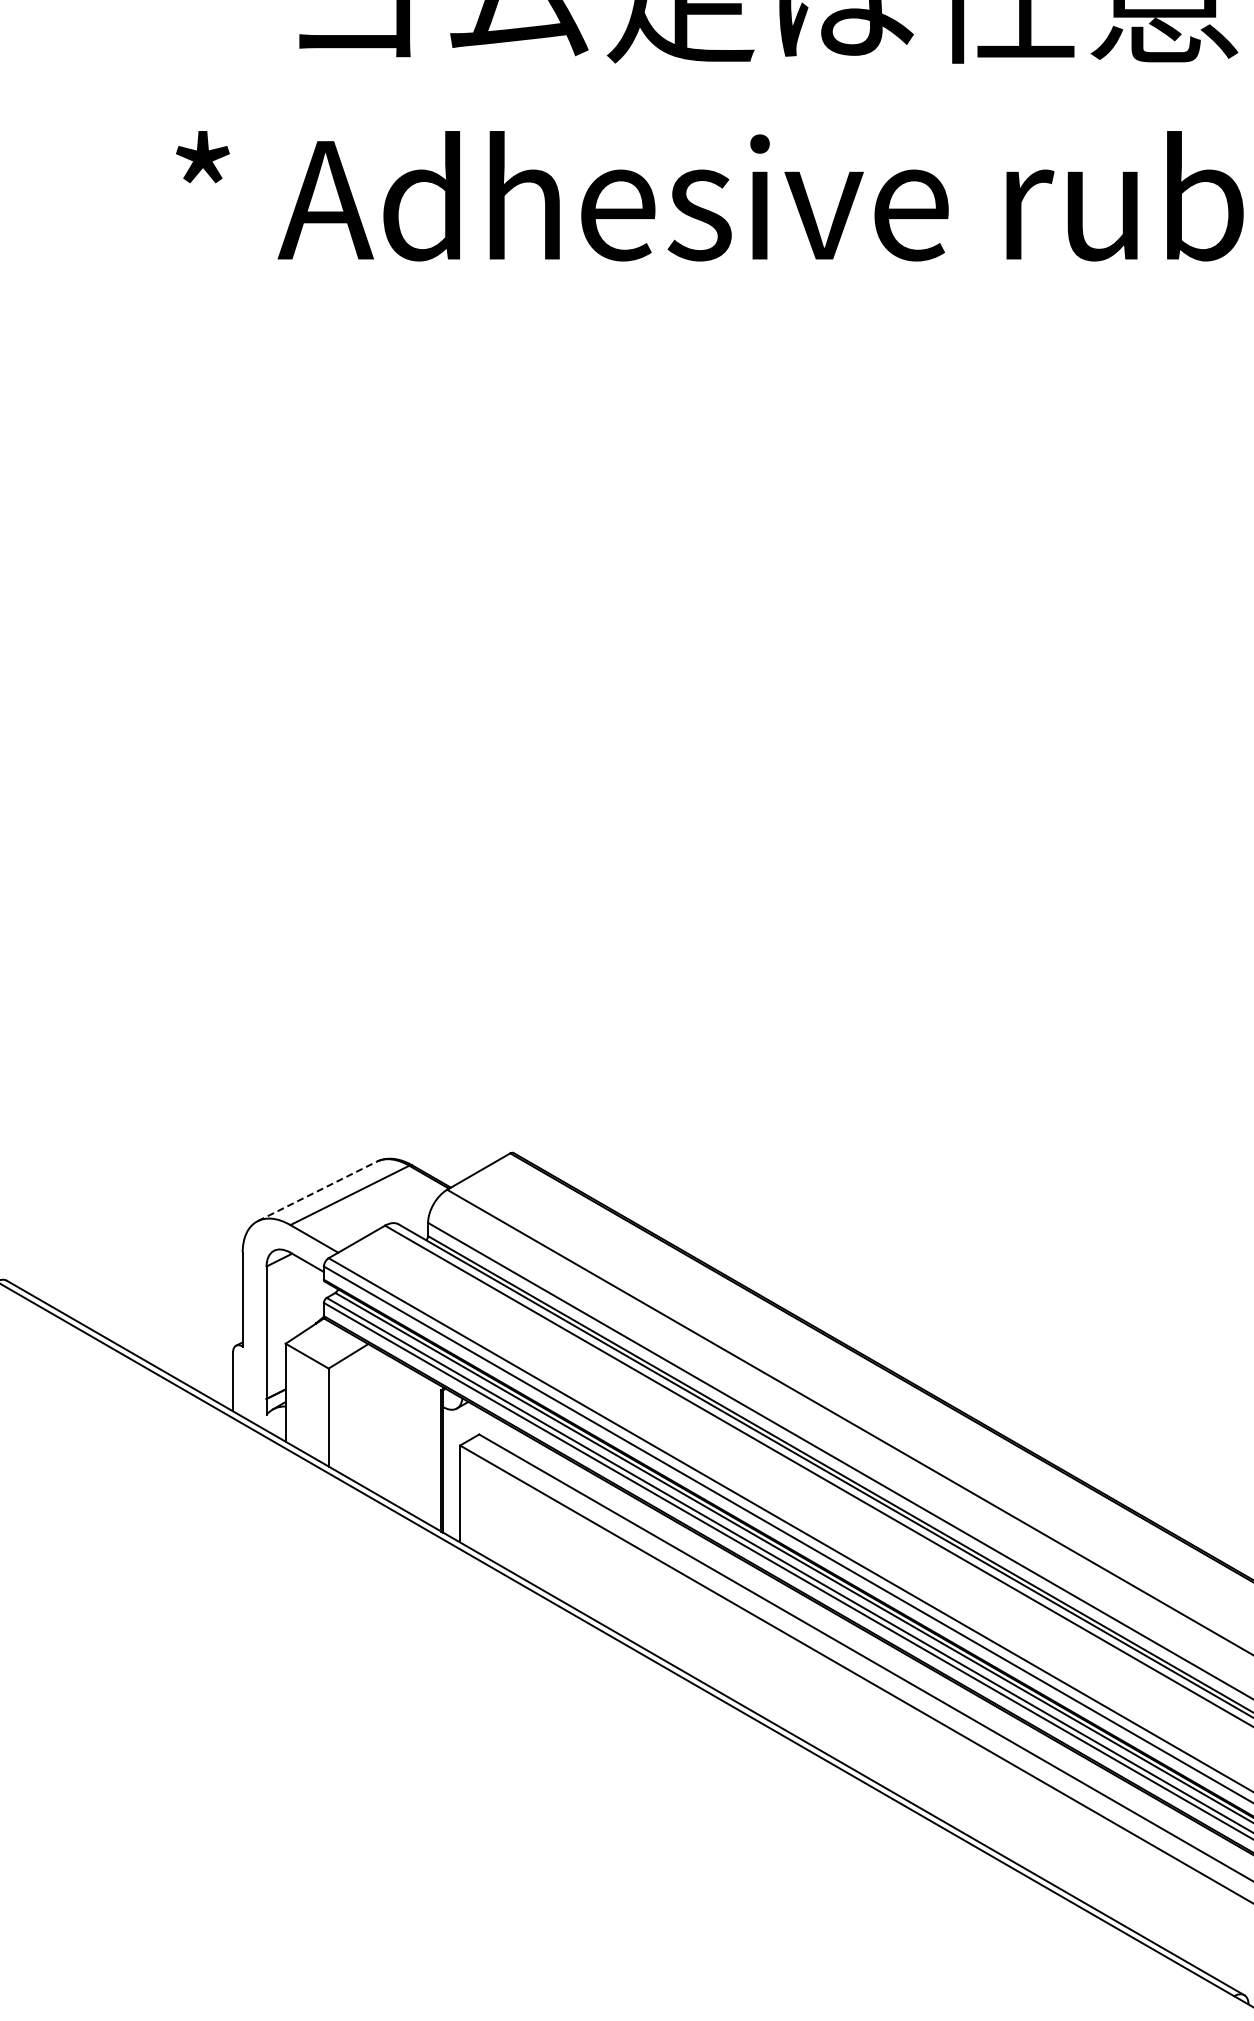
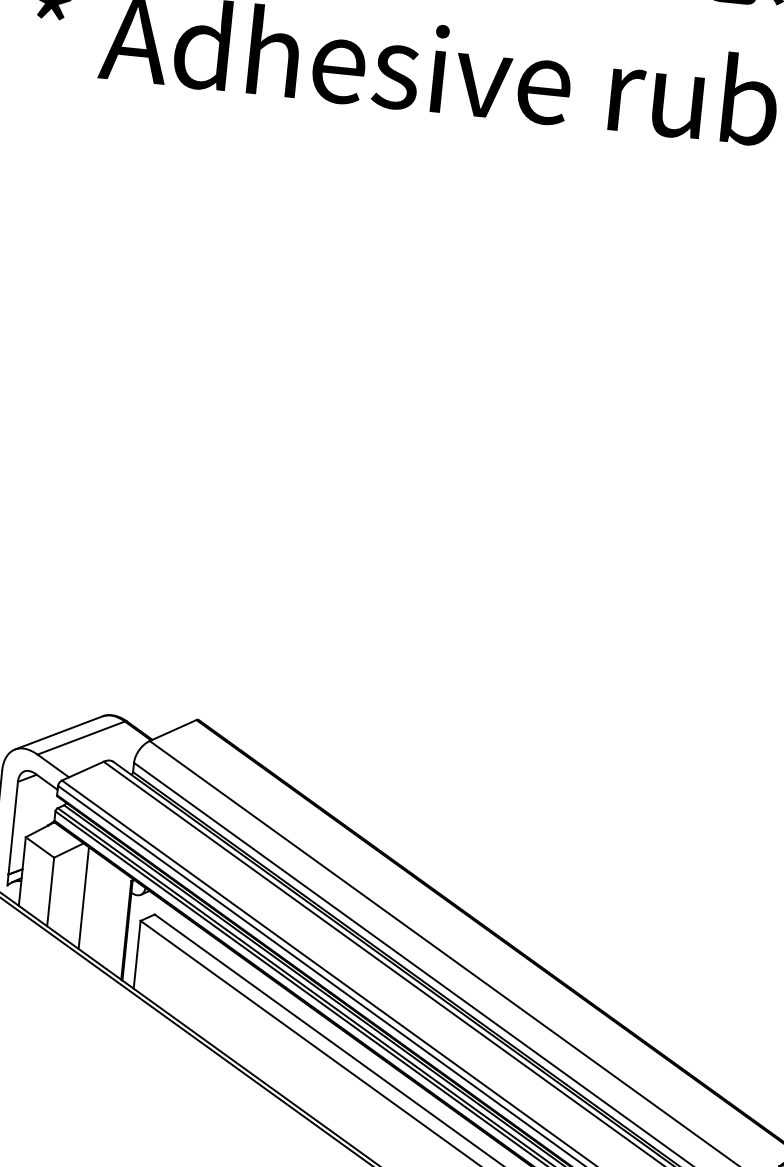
line: (317, 1191) -> (58, 733), dashed -> solid
line: (376, 1421) -> (83, 898), added

